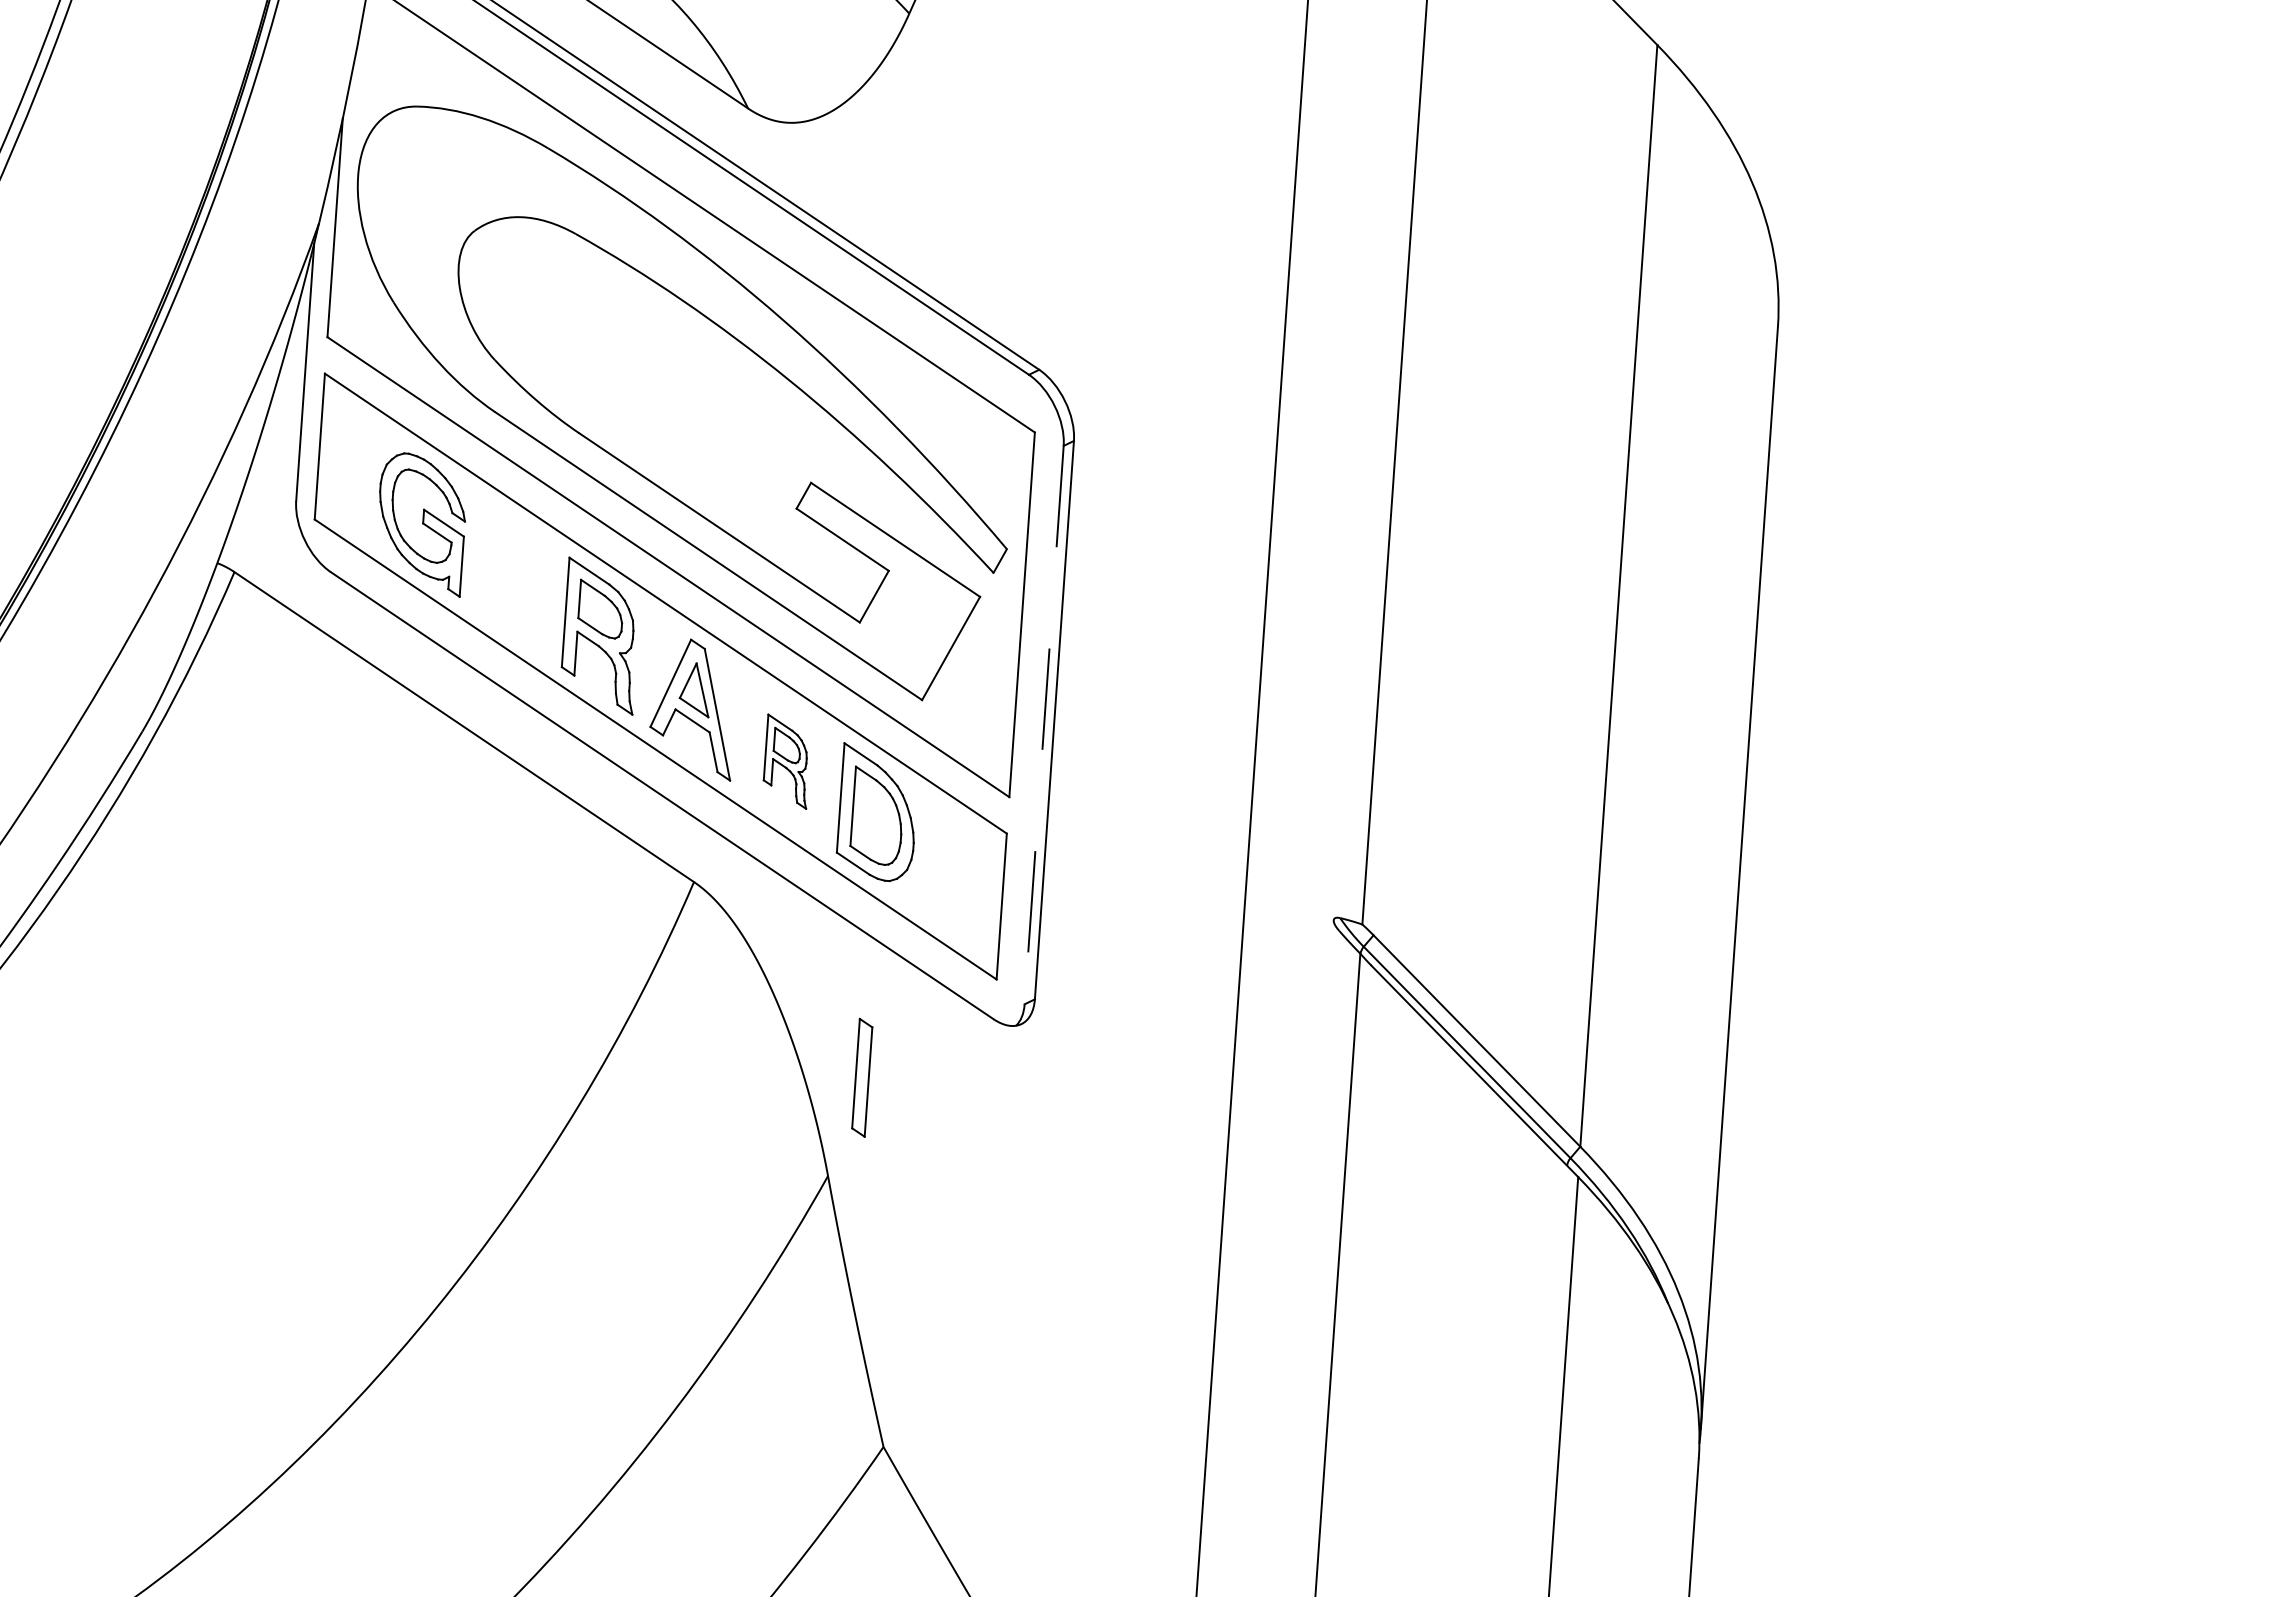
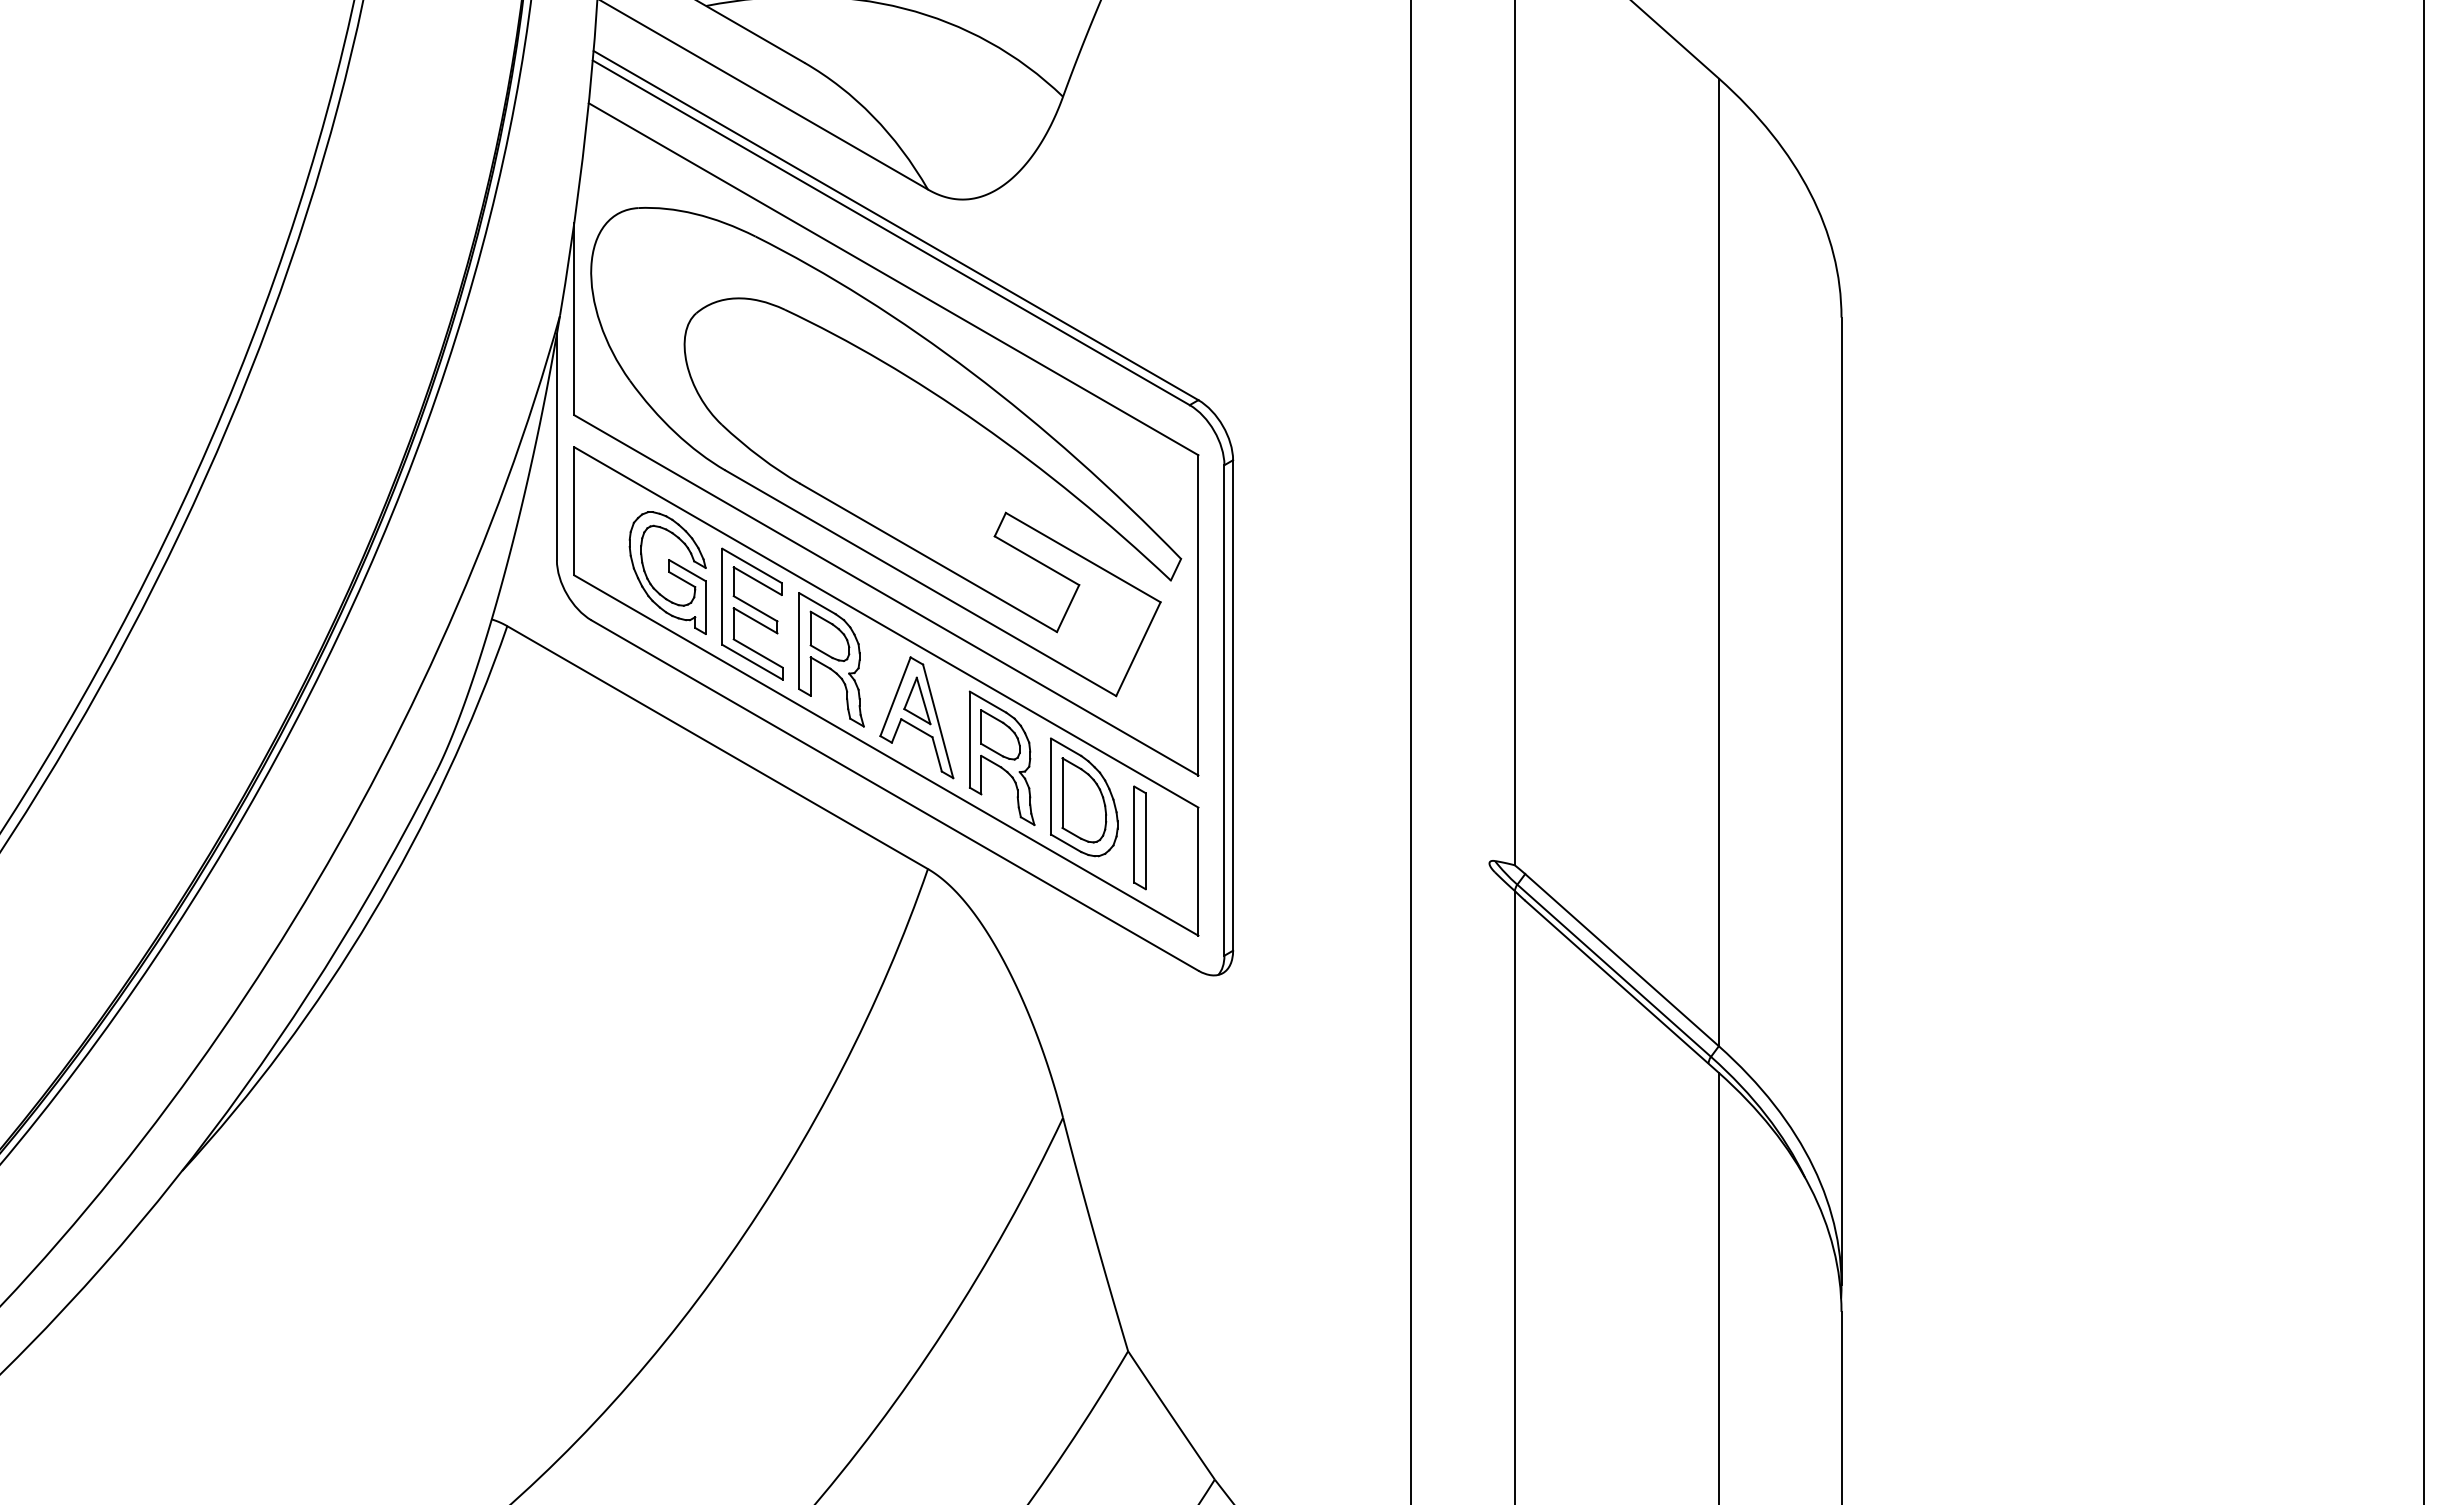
part: (514, 577) -> (752, 613), added
line: (1044, 725) -> (1224, 710), dashed -> solid
part: (786, 760) -> (1001, 757), size x1.67
part: (861, 1077) -> (1139, 837), moved

